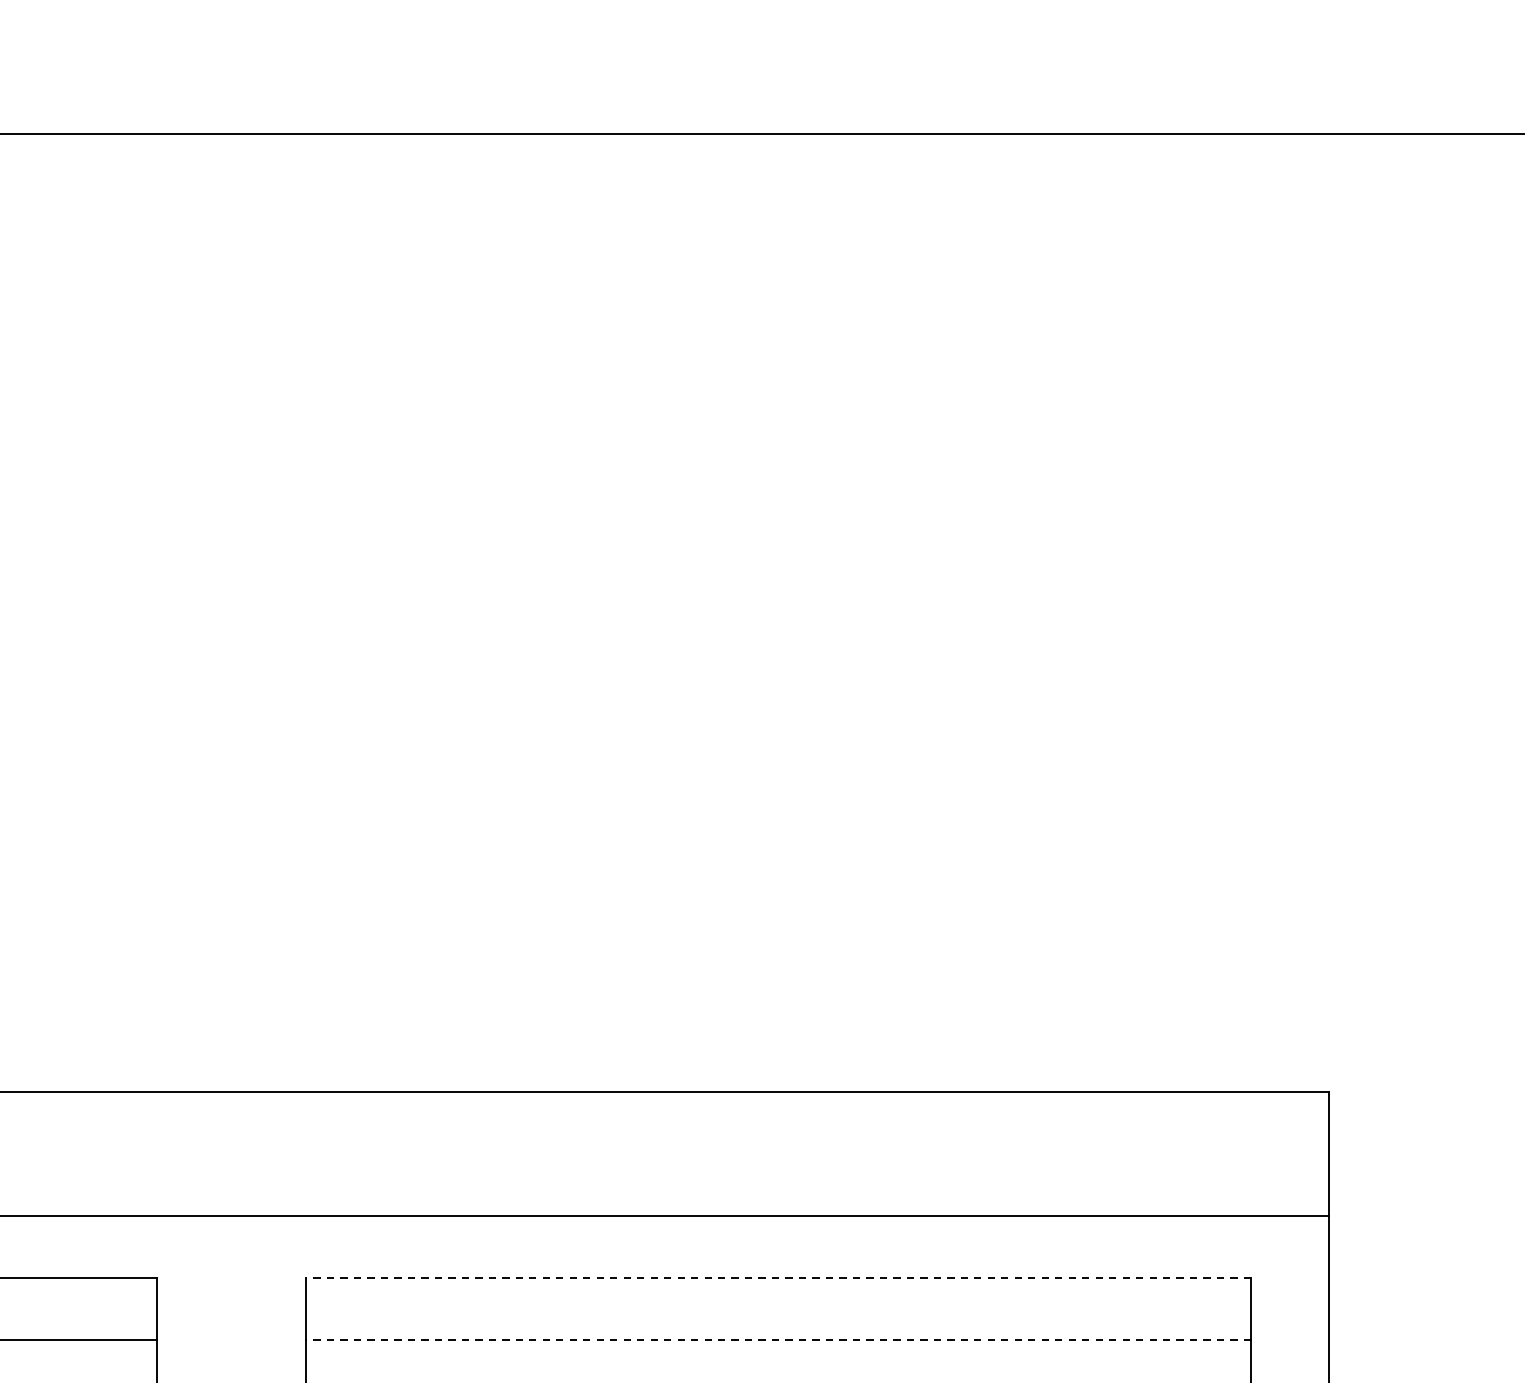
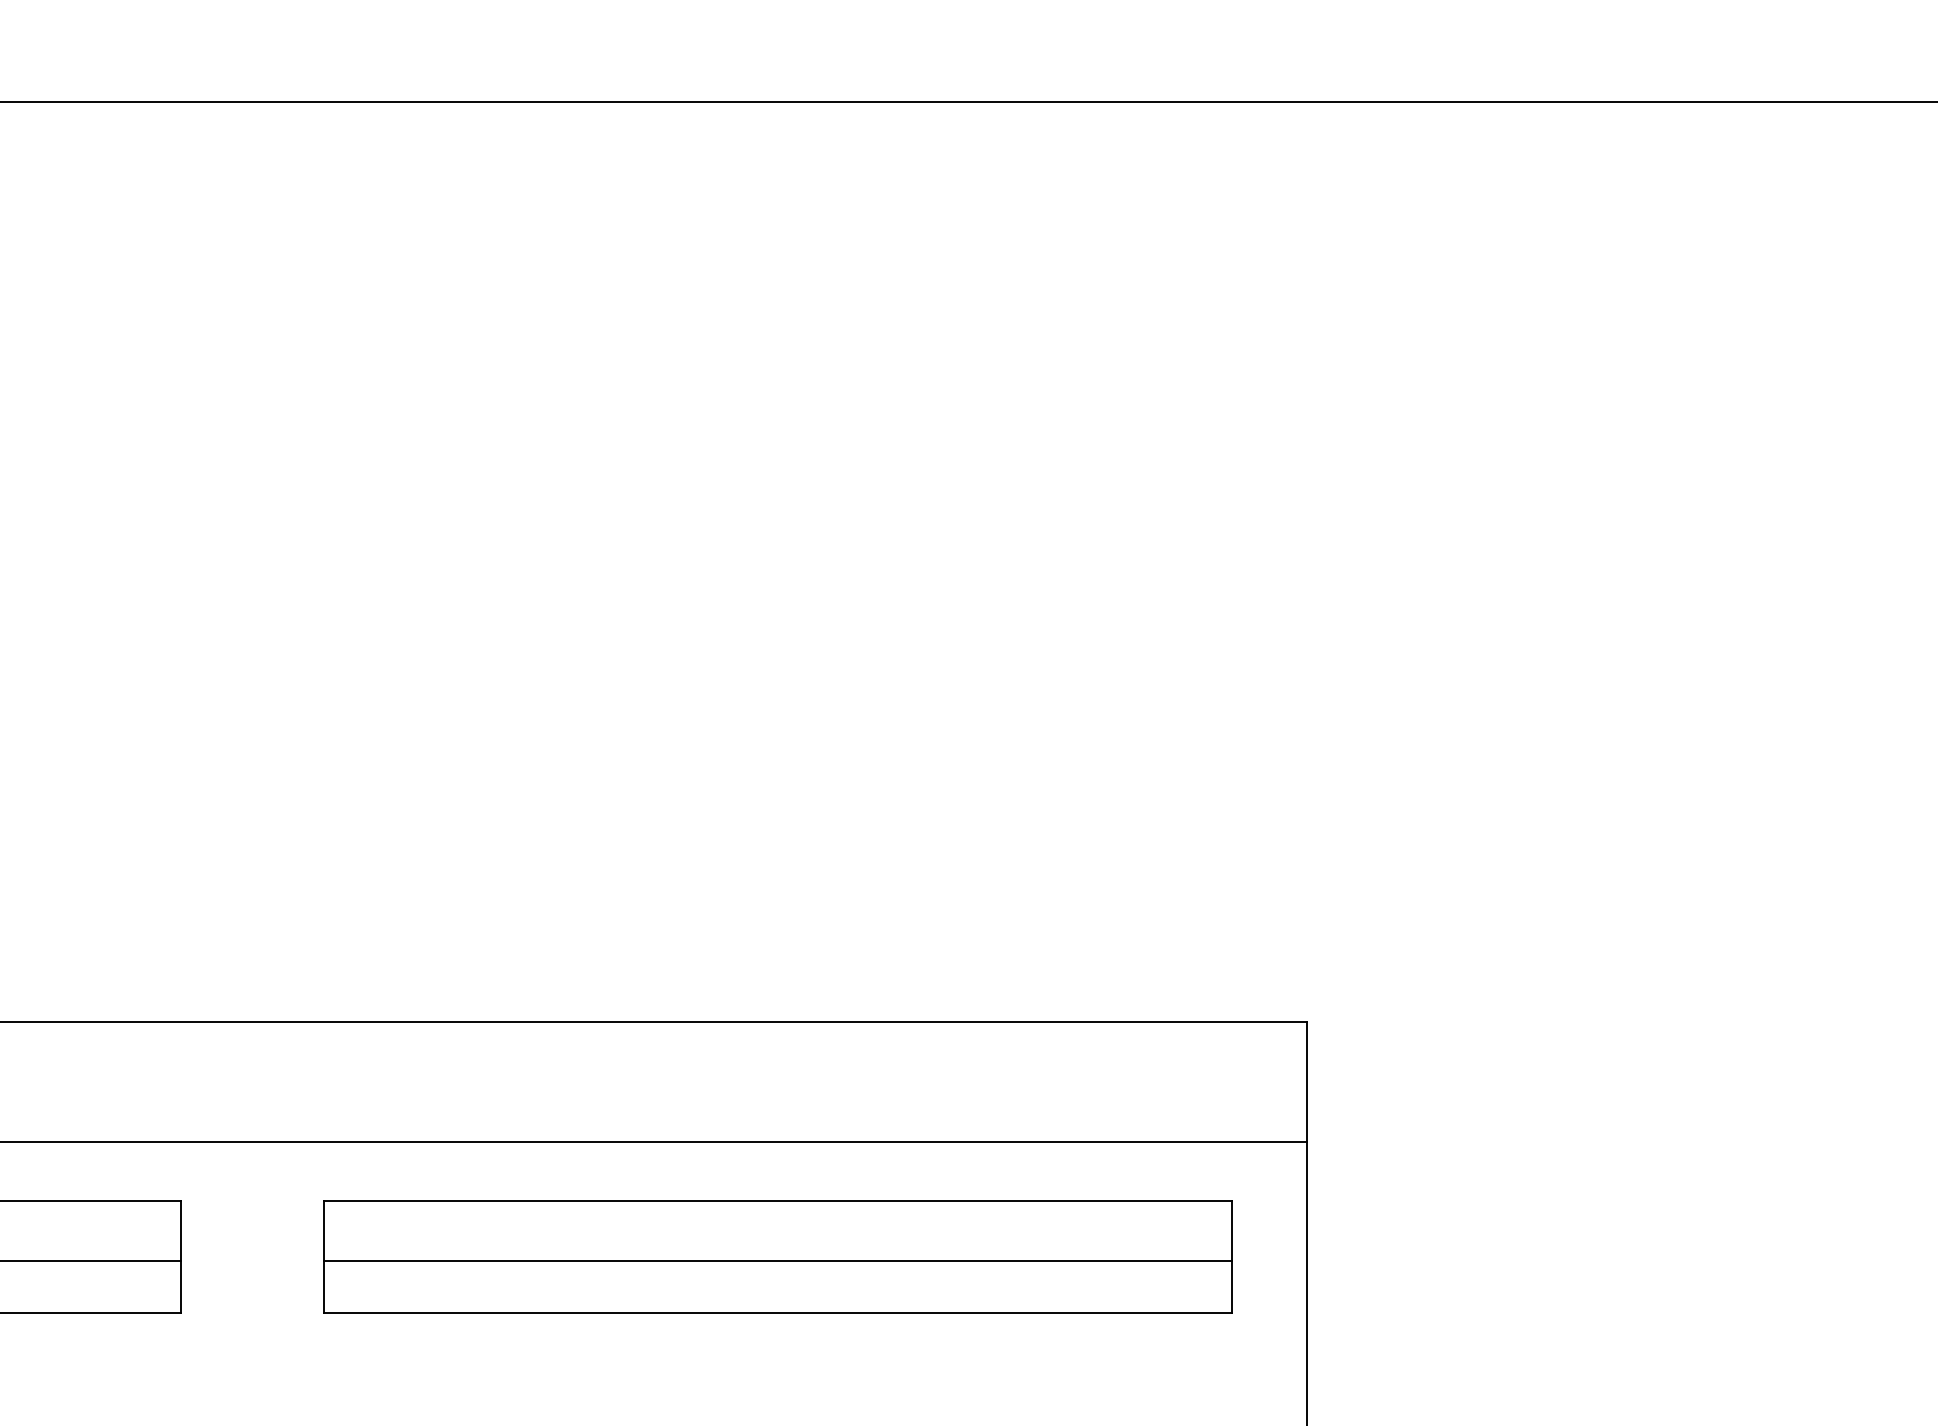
line: (777, 1278) -> (777, 1201), dashed -> solid
line: (777, 1339) -> (777, 1260), dashed -> solid

